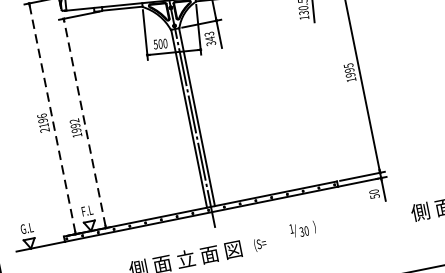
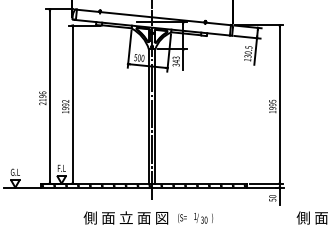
line: (51, 118) -> (49, 96), dashed -> solid
line: (84, 123) -> (72, 104), dashed -> solid
text: (302, 229) -> (203, 218), moved

